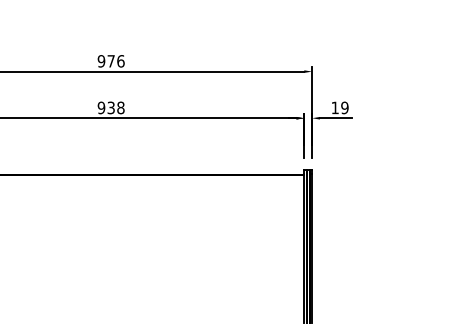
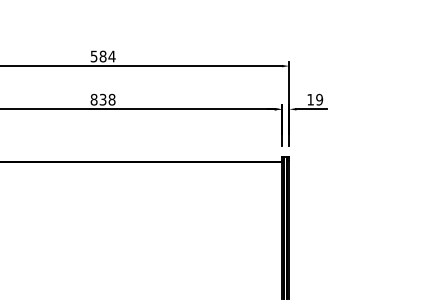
text: (110, 61) -> (102, 56), 976 -> 584
text: (101, 107) -> (94, 99), 938 -> 838

